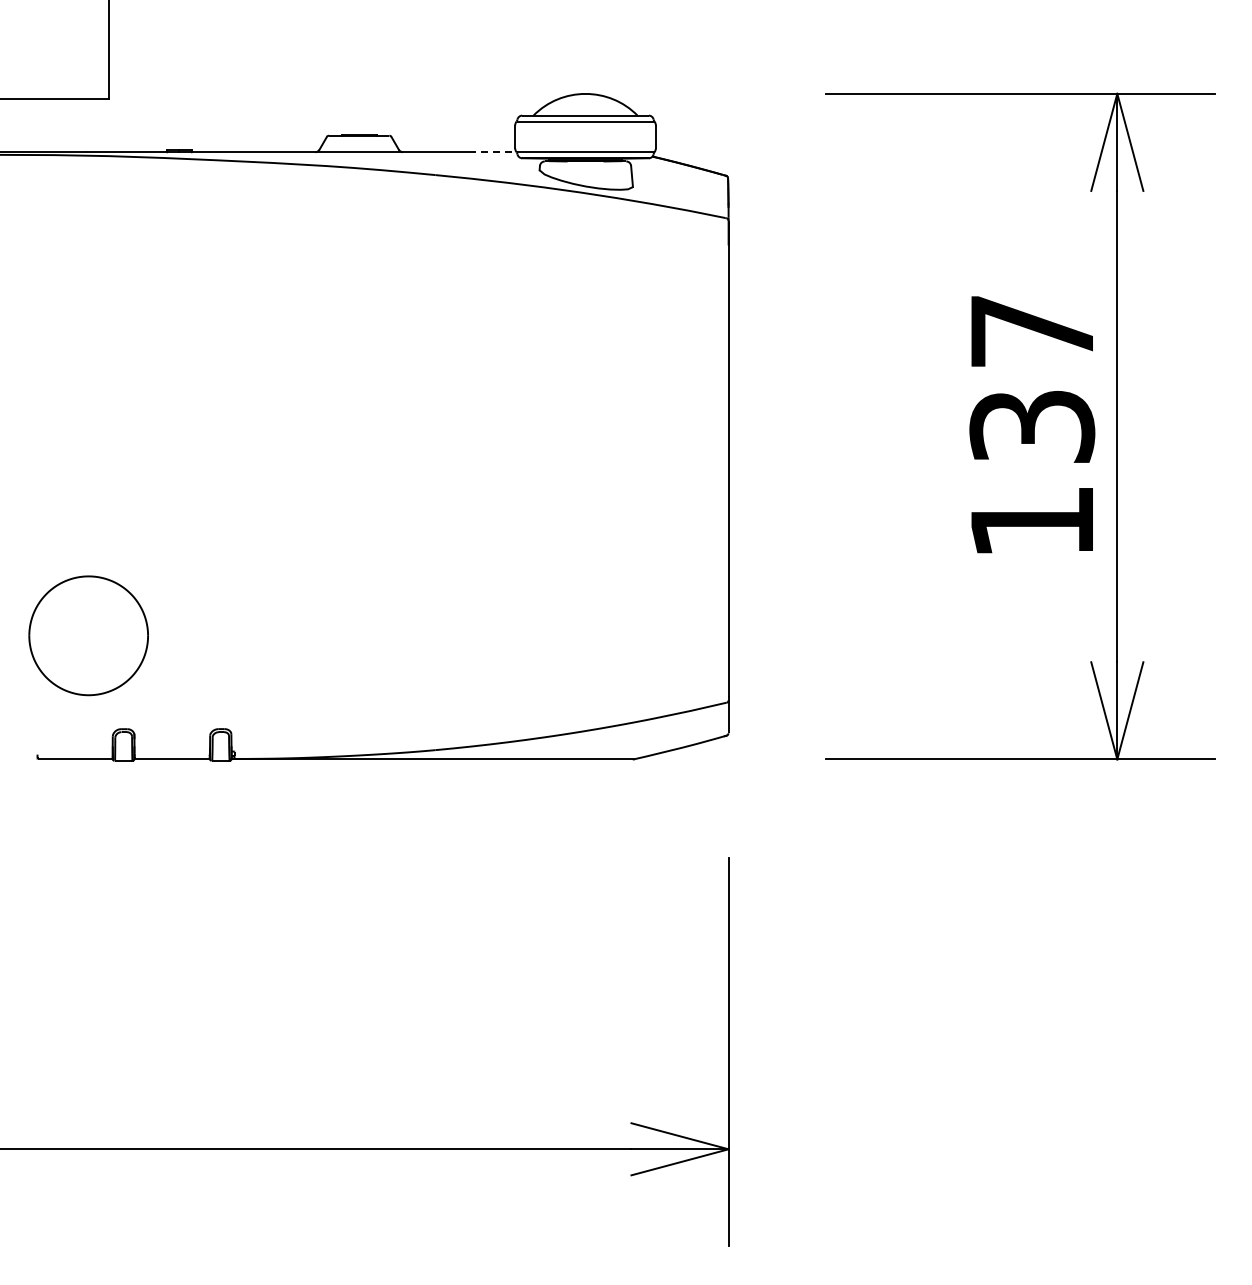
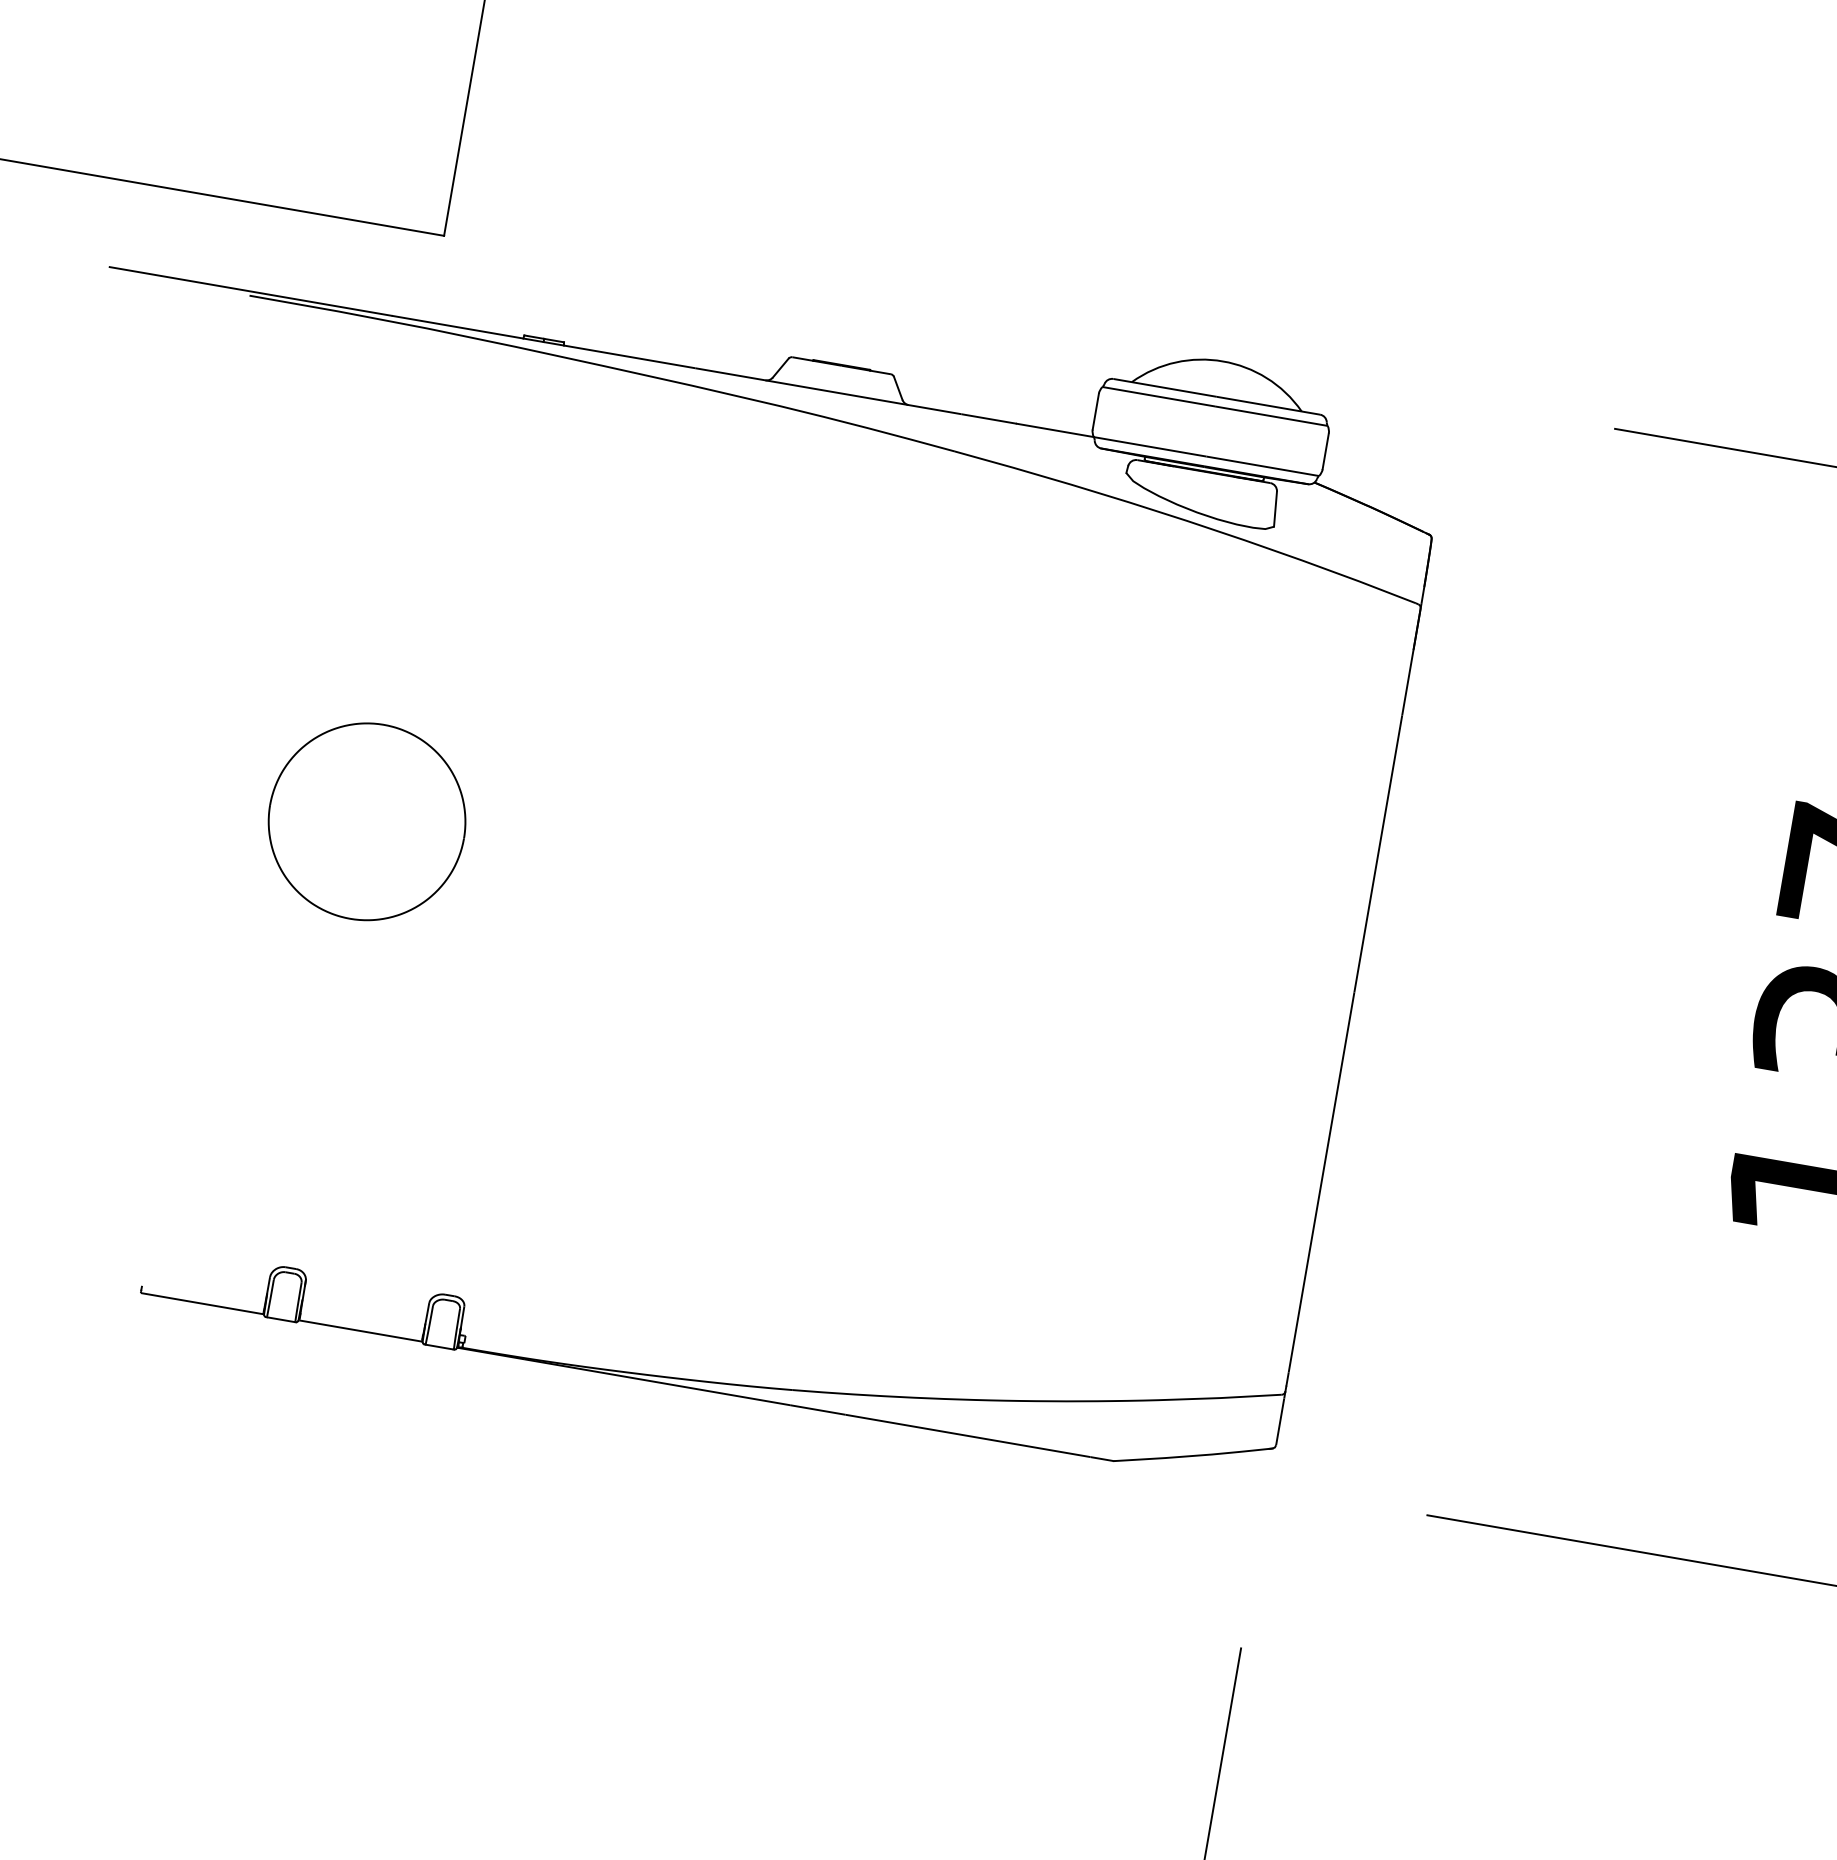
line: (492, 152) -> (1054, 430), dashed -> solid
part: (88, 635) -> (366, 821), moved

